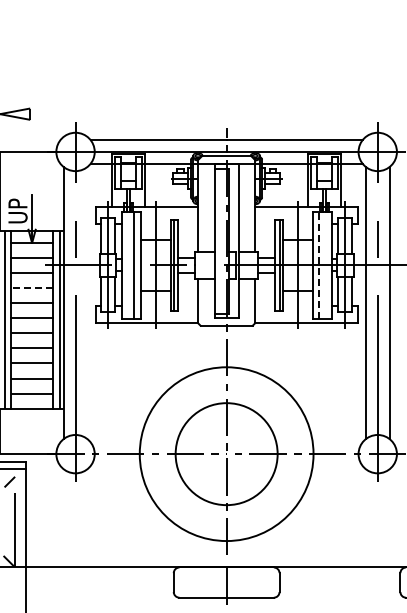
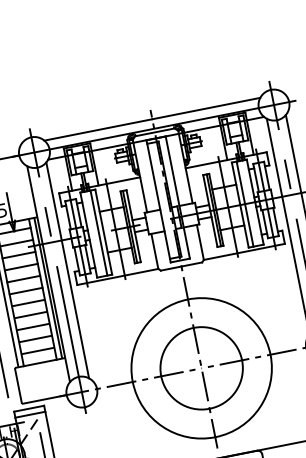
line: (318, 265) -> (244, 204), dashed -> solid
line: (32, 287) -> (21, 266), dashed -> solid
line: (87, 302) -> (67, 269), added

